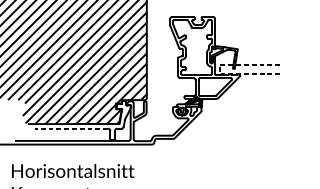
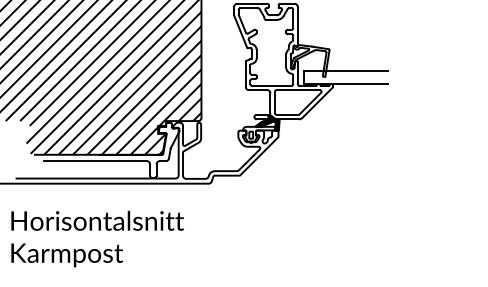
line: (219, 69) -> (304, 78), dashed -> solid
line: (71, 128) -> (95, 161), dashed -> solid

